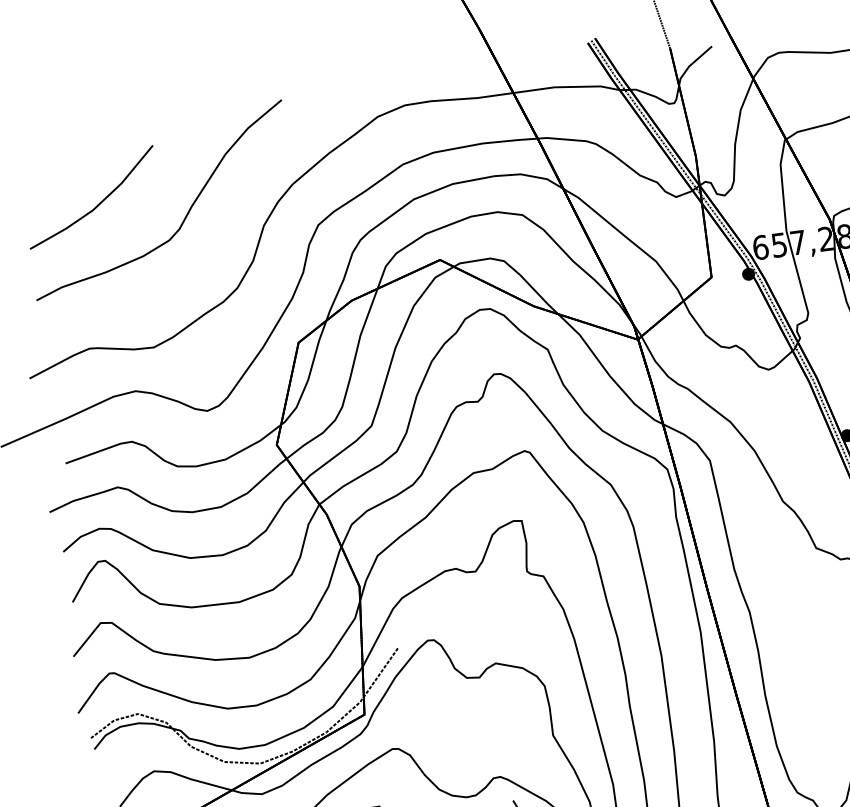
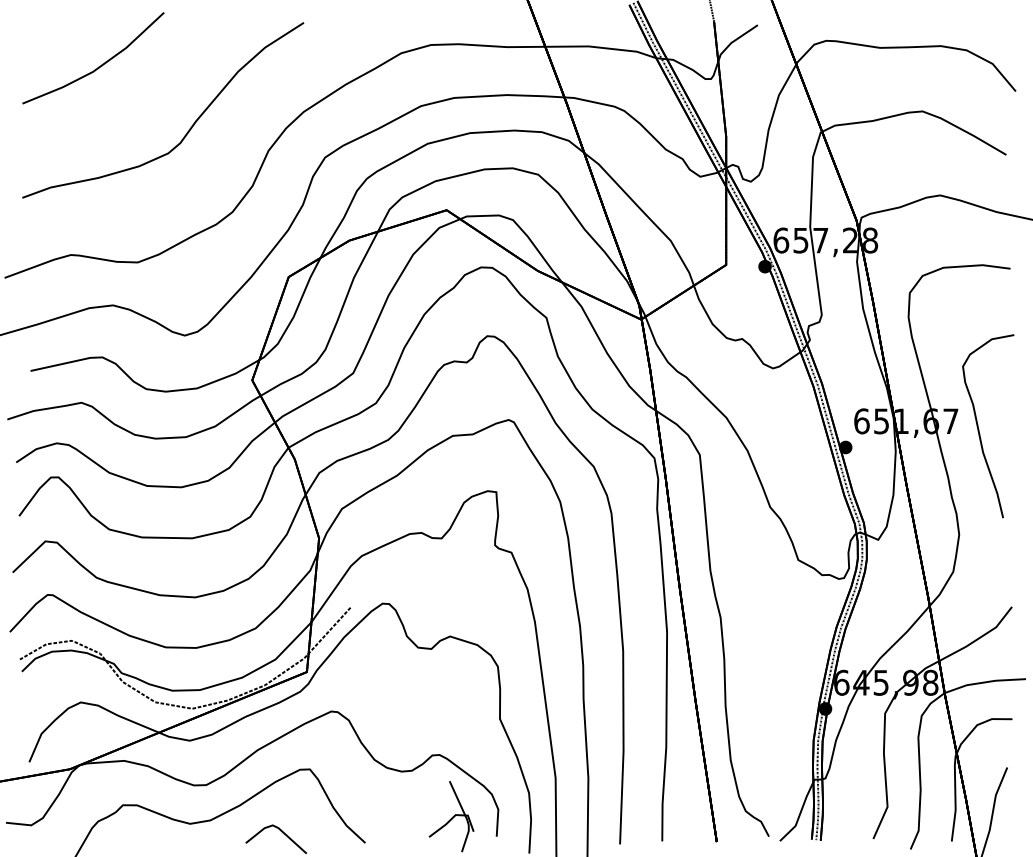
line: (97, 204) -> (98, 66), moved

